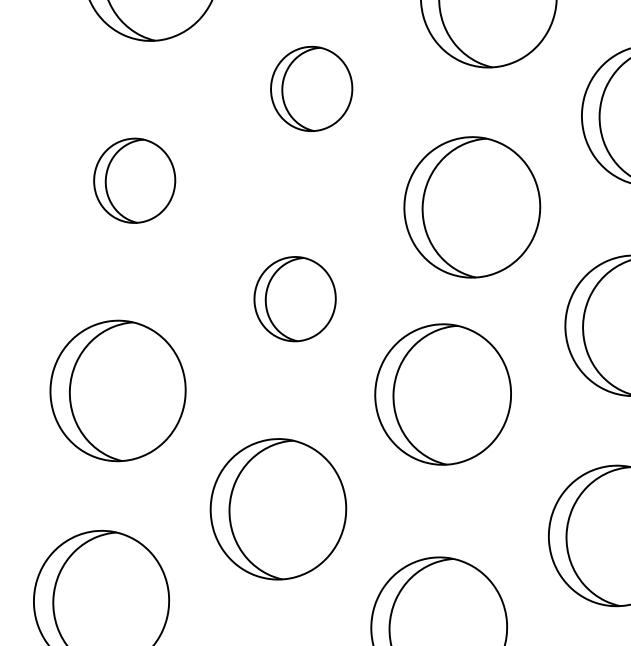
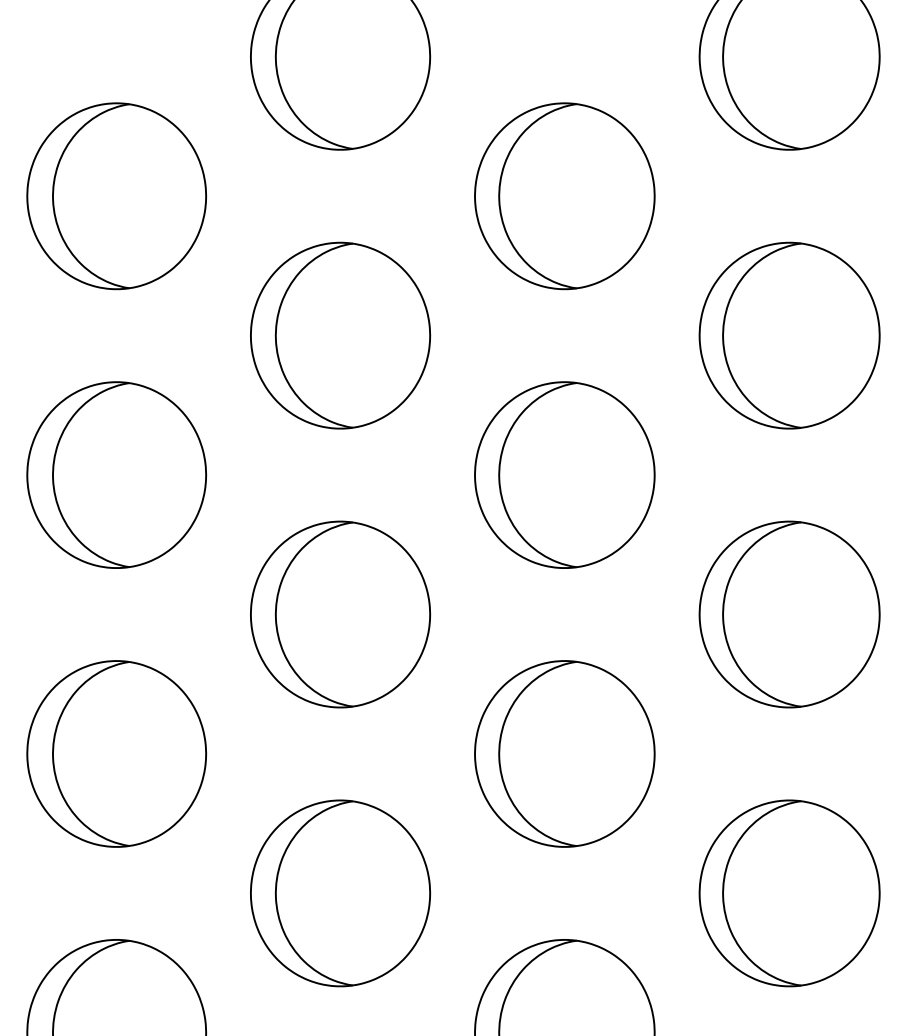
part: (311, 88) -> (340, 335), size x1.67
part: (134, 180) -> (116, 474), size x1.67
part: (294, 299) -> (340, 614), size x1.67
part: (442, 394) -> (564, 753), moved

